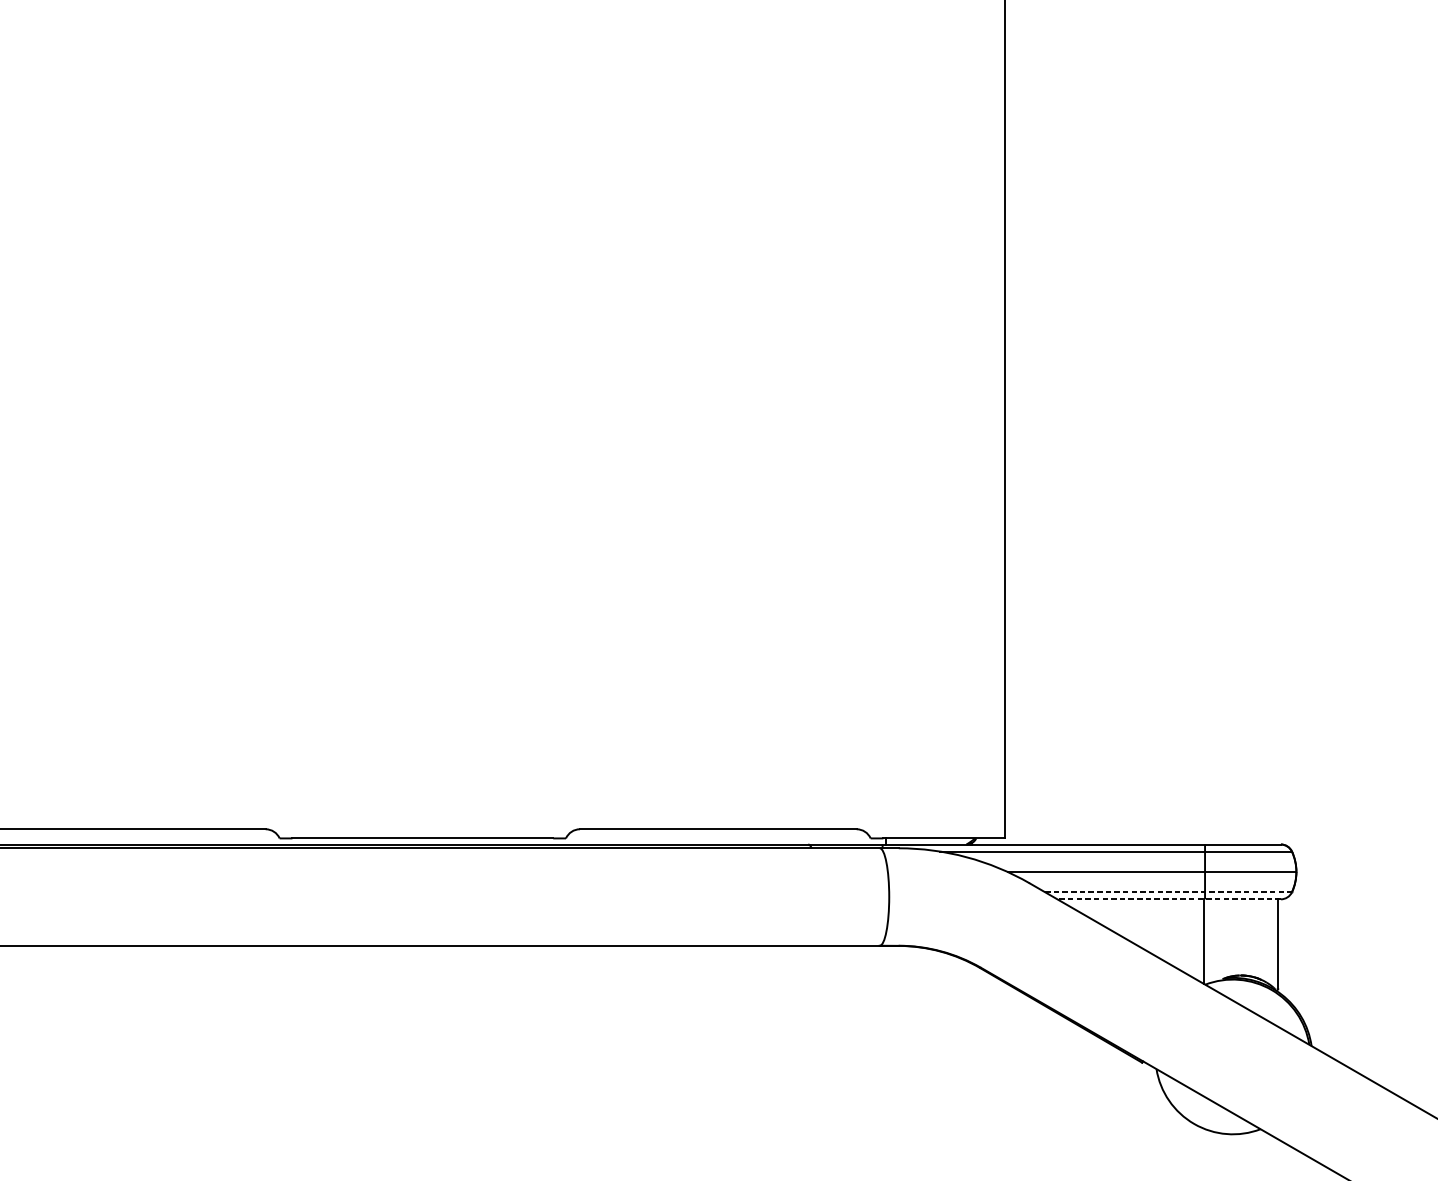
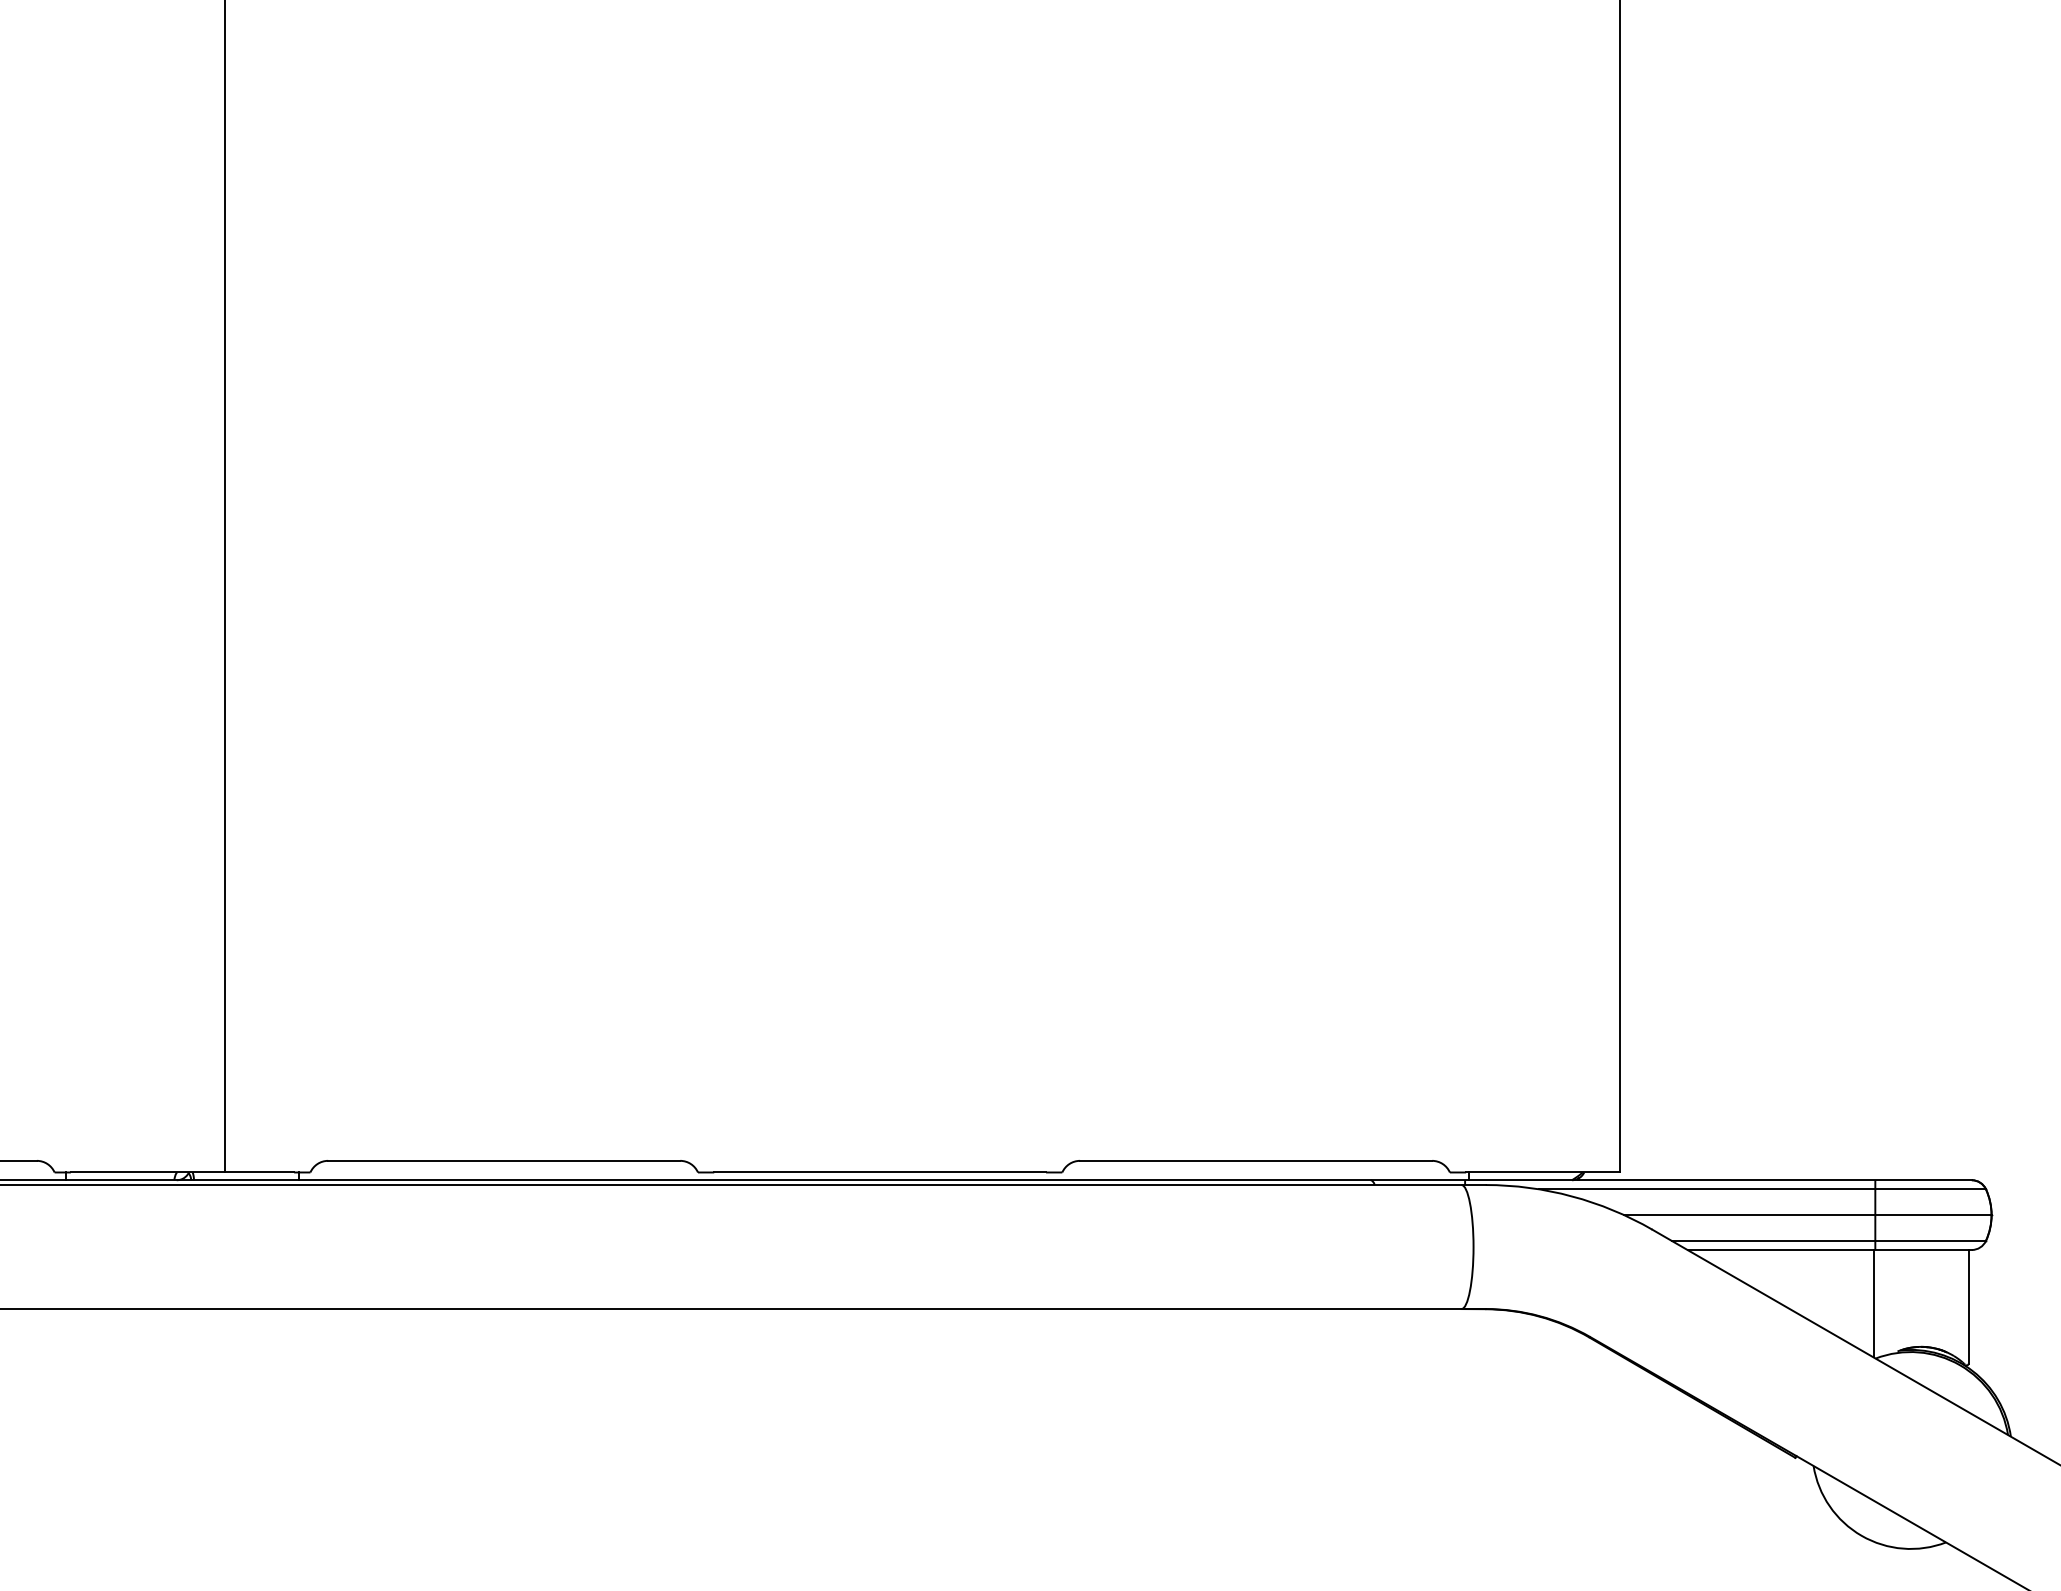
line: (1169, 891) -> (1829, 1240), dashed -> solid
line: (1169, 898) -> (1829, 1249), dashed -> solid

